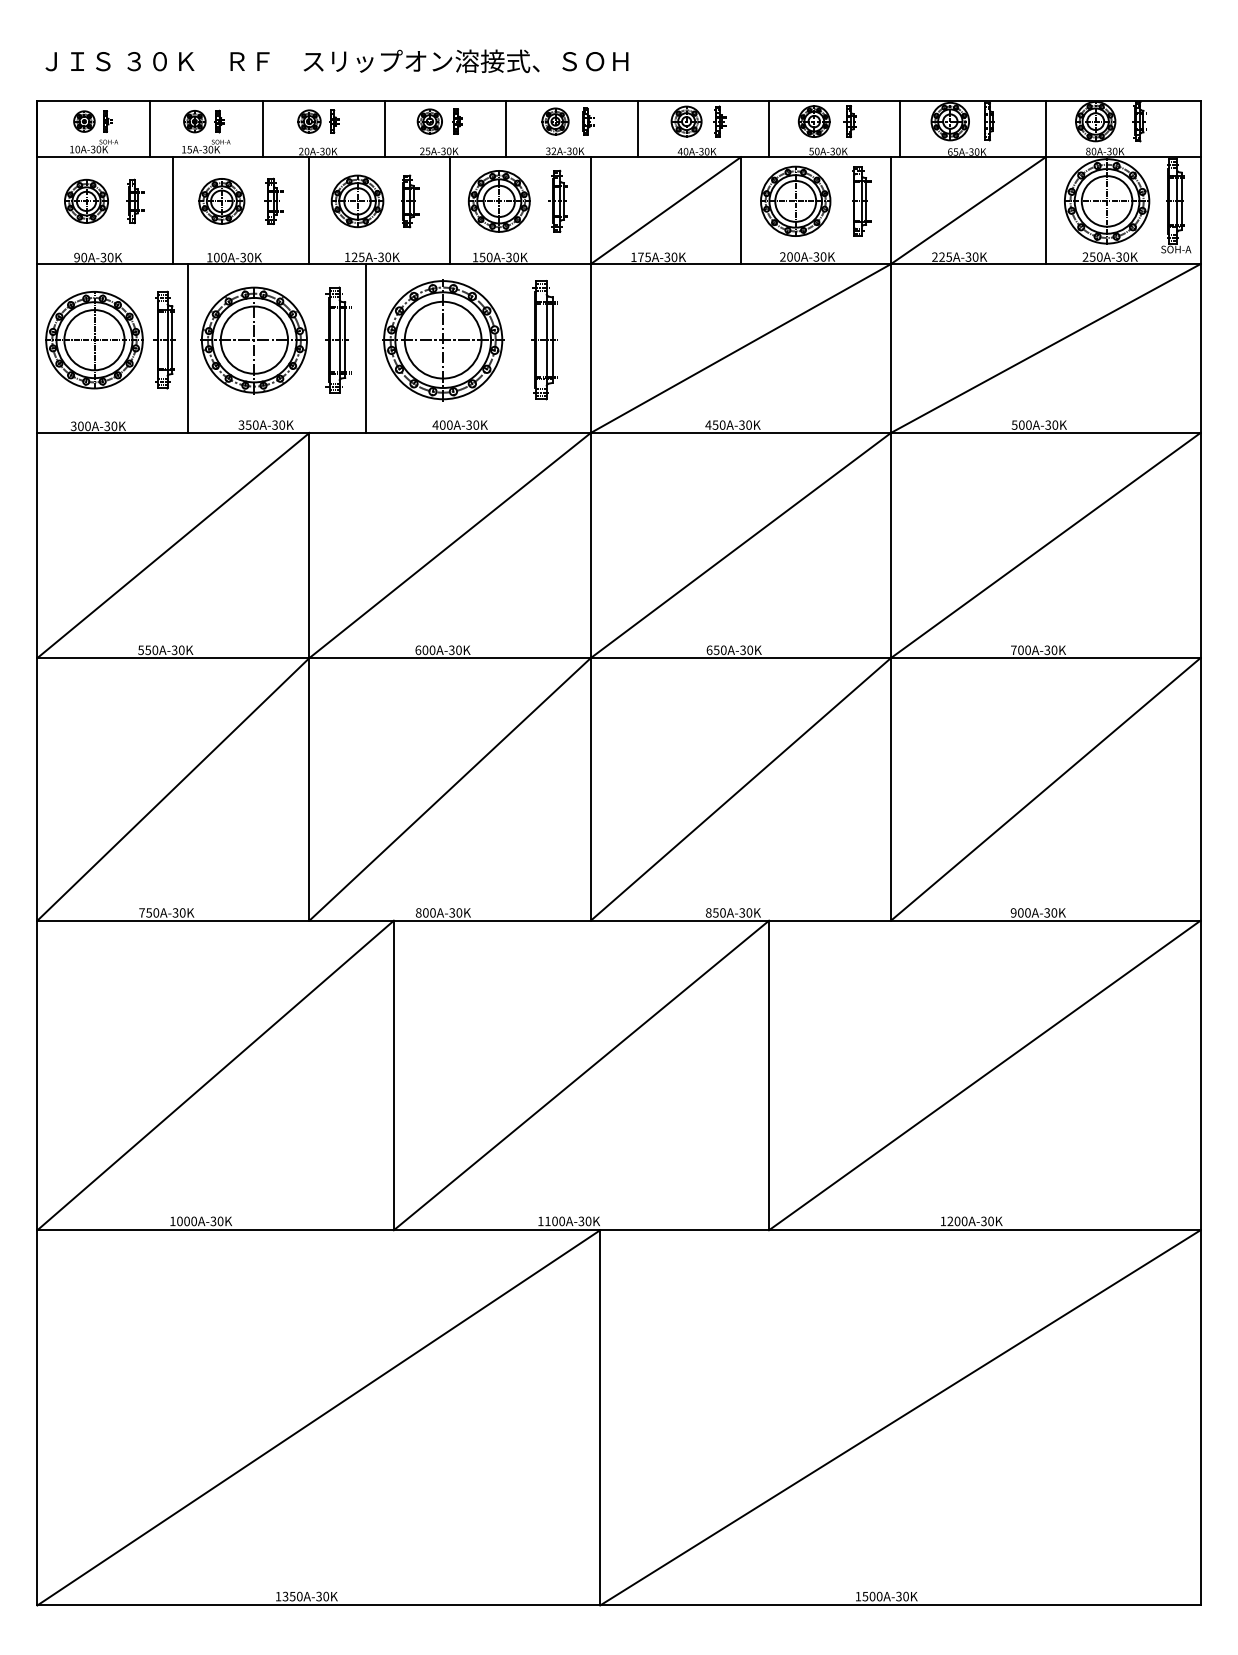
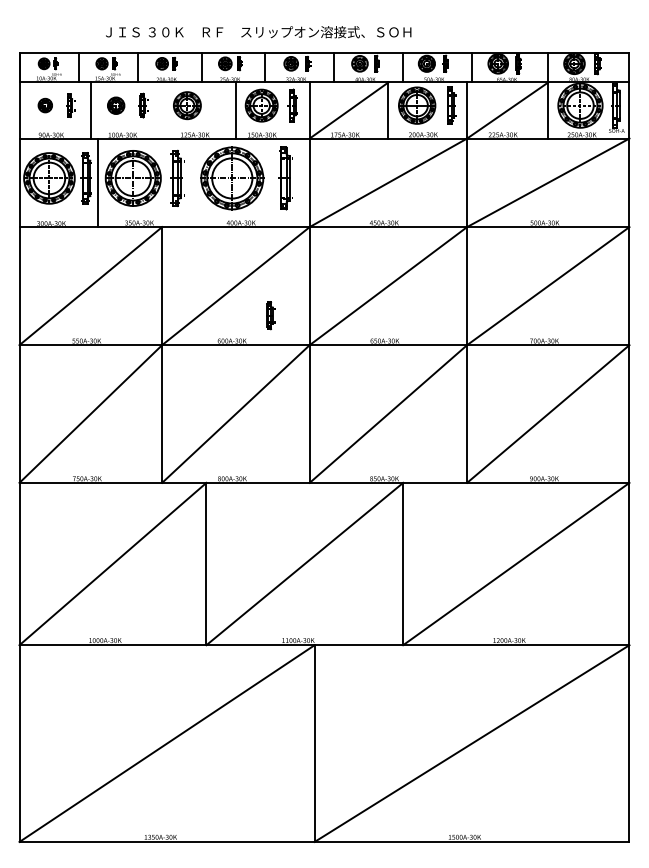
text: (336, 61) -> (258, 32), moved
part: (86, 201) -> (45, 105), size x0.6
part: (220, 201) -> (115, 105), size x0.7
part: (409, 201) -> (270, 315), moved
line: (310, 210) -> (162, 110), removed
line: (365, 347) -> (191, 182), removed

